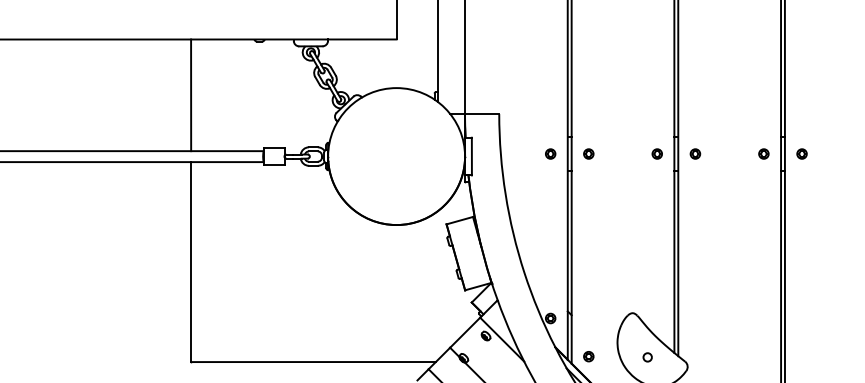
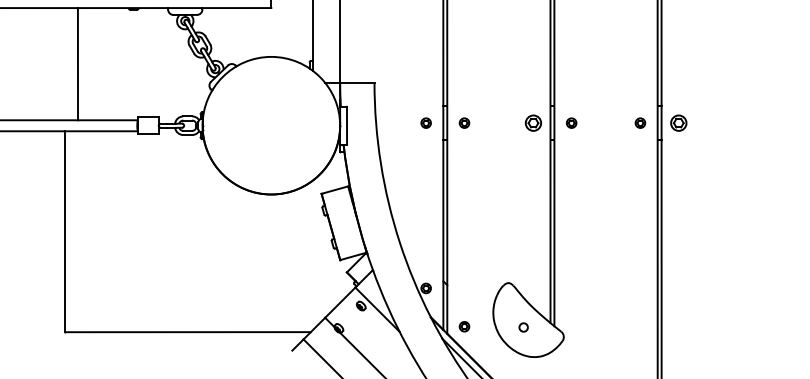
line: (191, 95) -> (78, 64), moved
part: (656, 153) -> (532, 122), size x1.6
part: (801, 153) -> (678, 122), size x1.6

